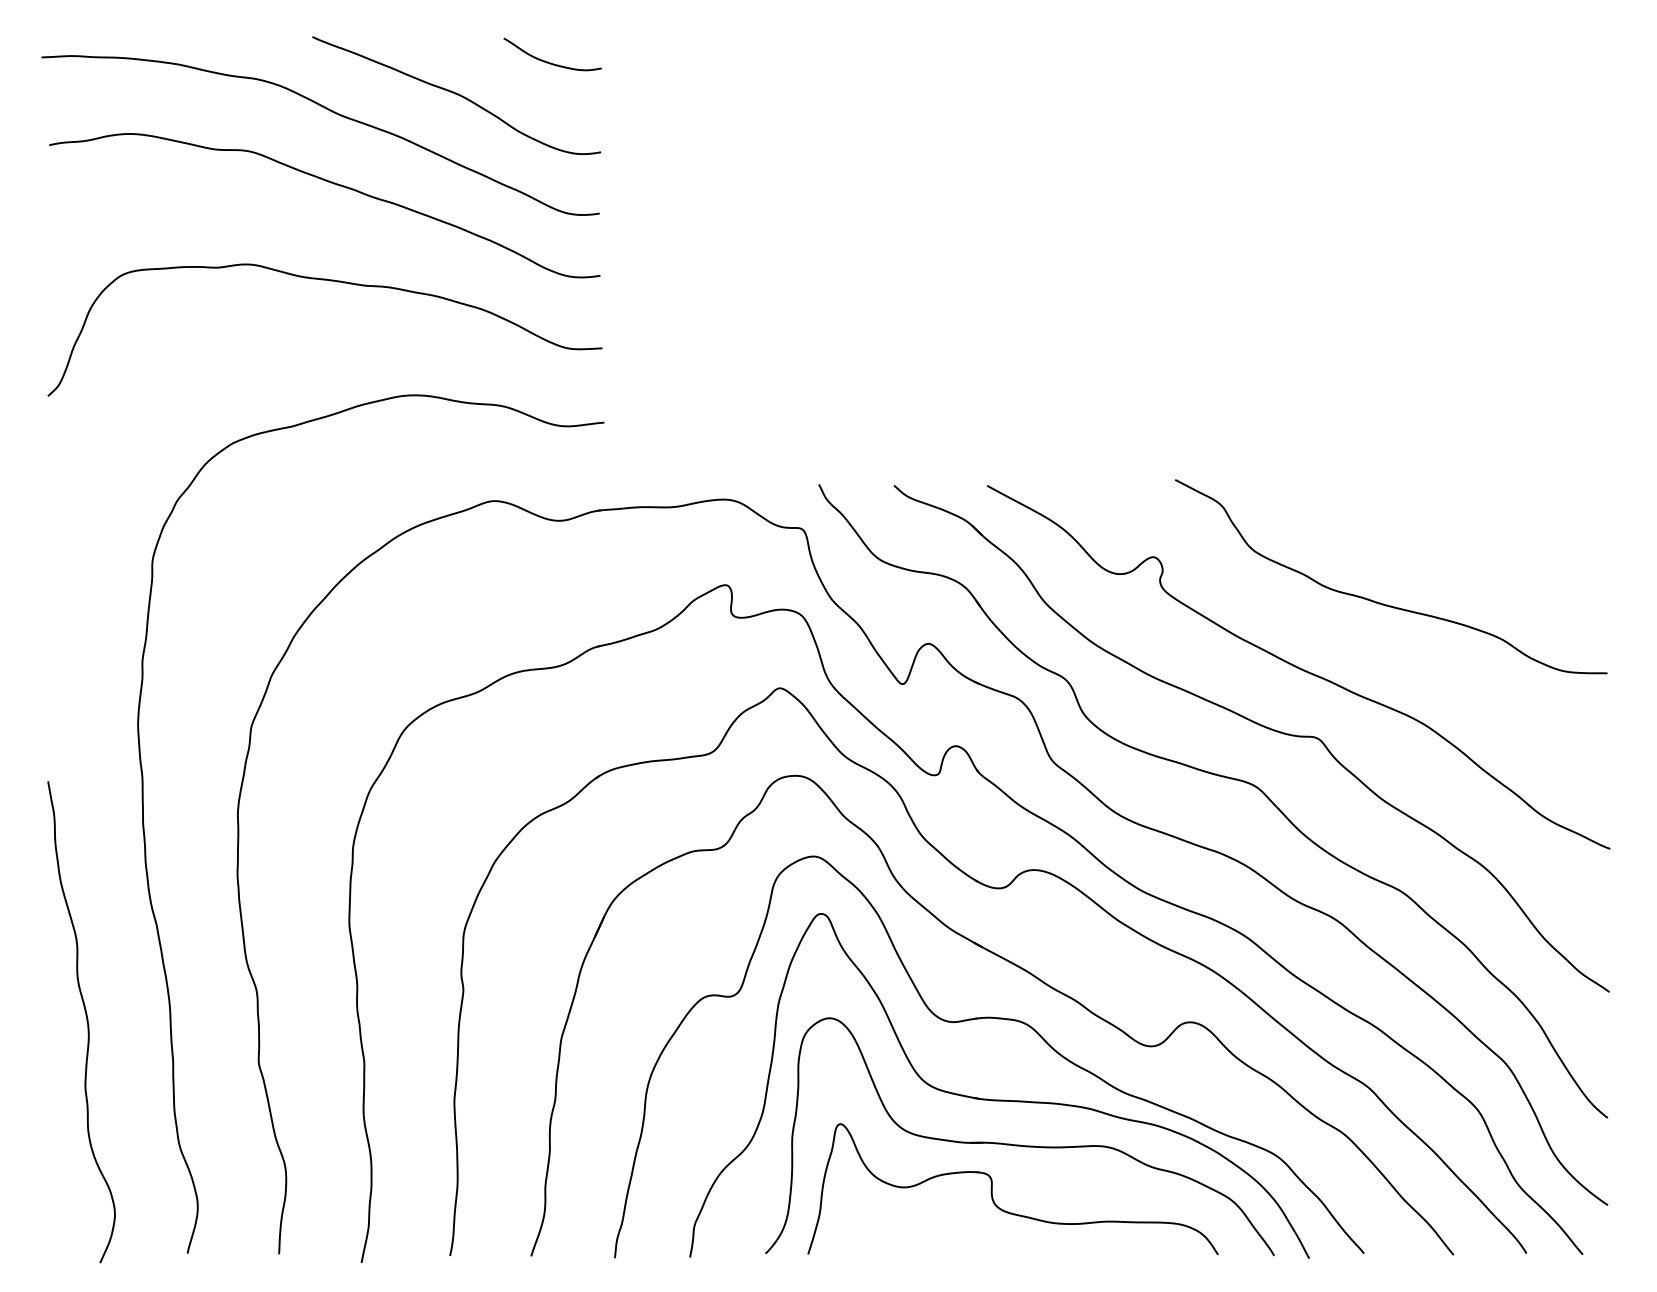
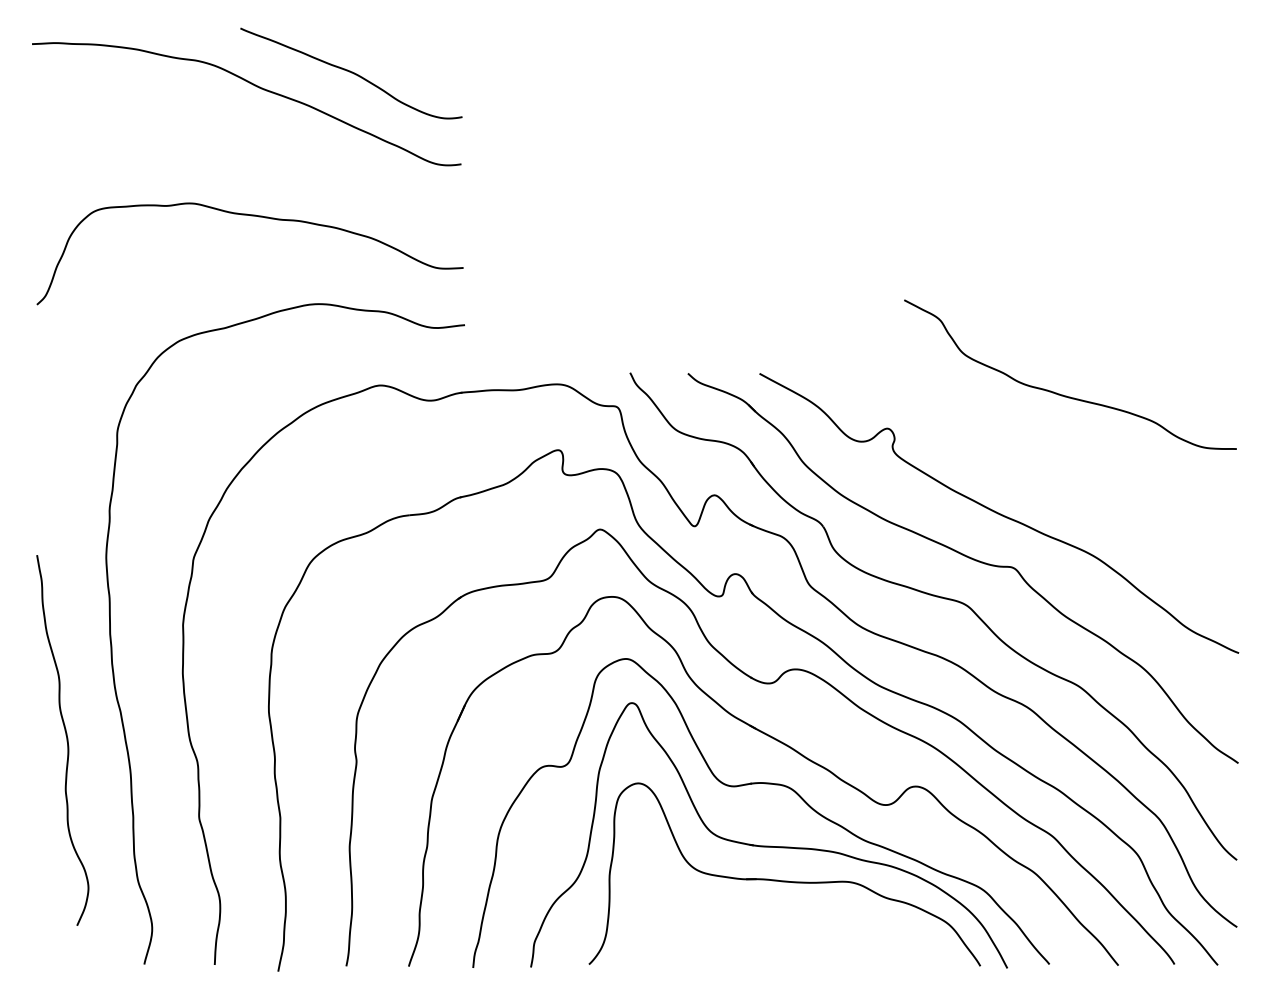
curve: (550, 61) -> (423, 47), removed
curve: (330, 183) -> (254, 141), removed
curve: (1382, 602) -> (1063, 394), moved
curve: (86, 1022) -> (66, 740), moved
part: (993, 1187) -> (764, 913), removed

